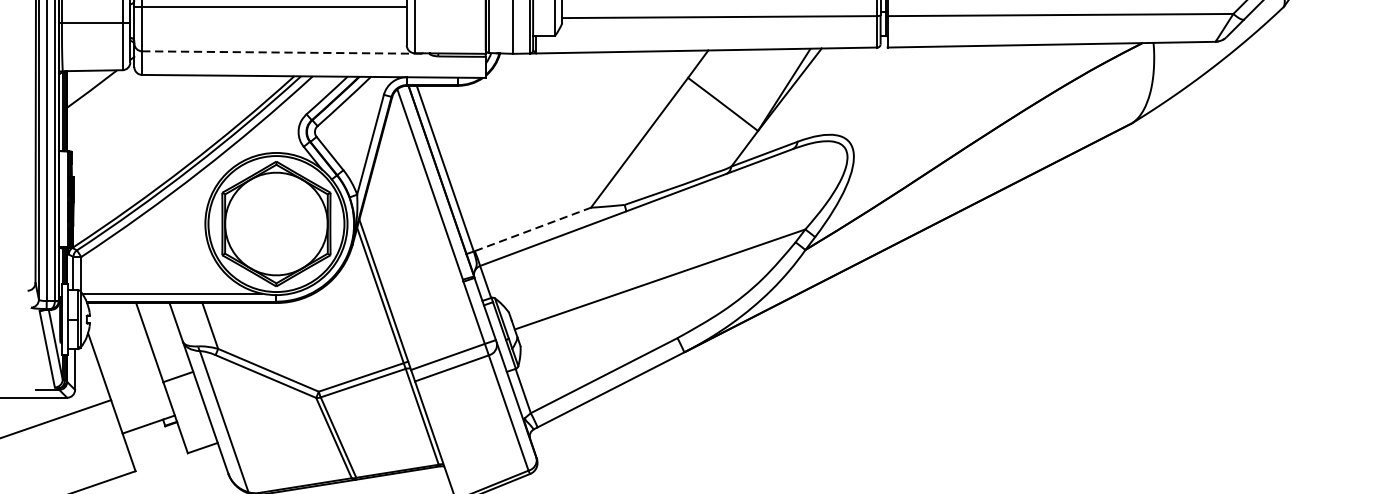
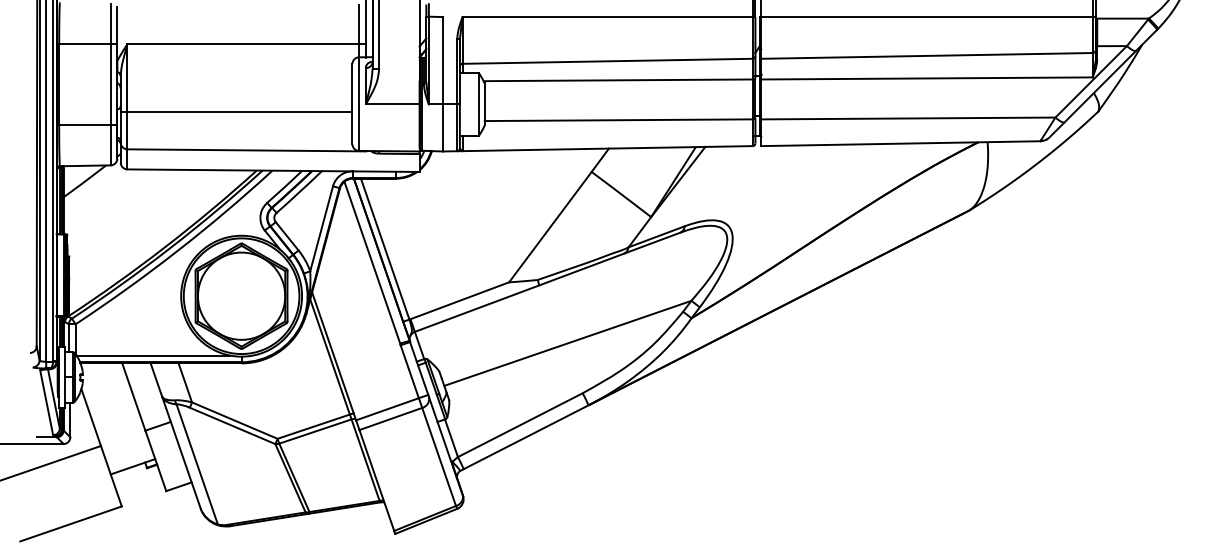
line: (283, 52) -> (247, 150), dashed -> solid
line: (532, 229) -> (459, 300), dashed -> solid

